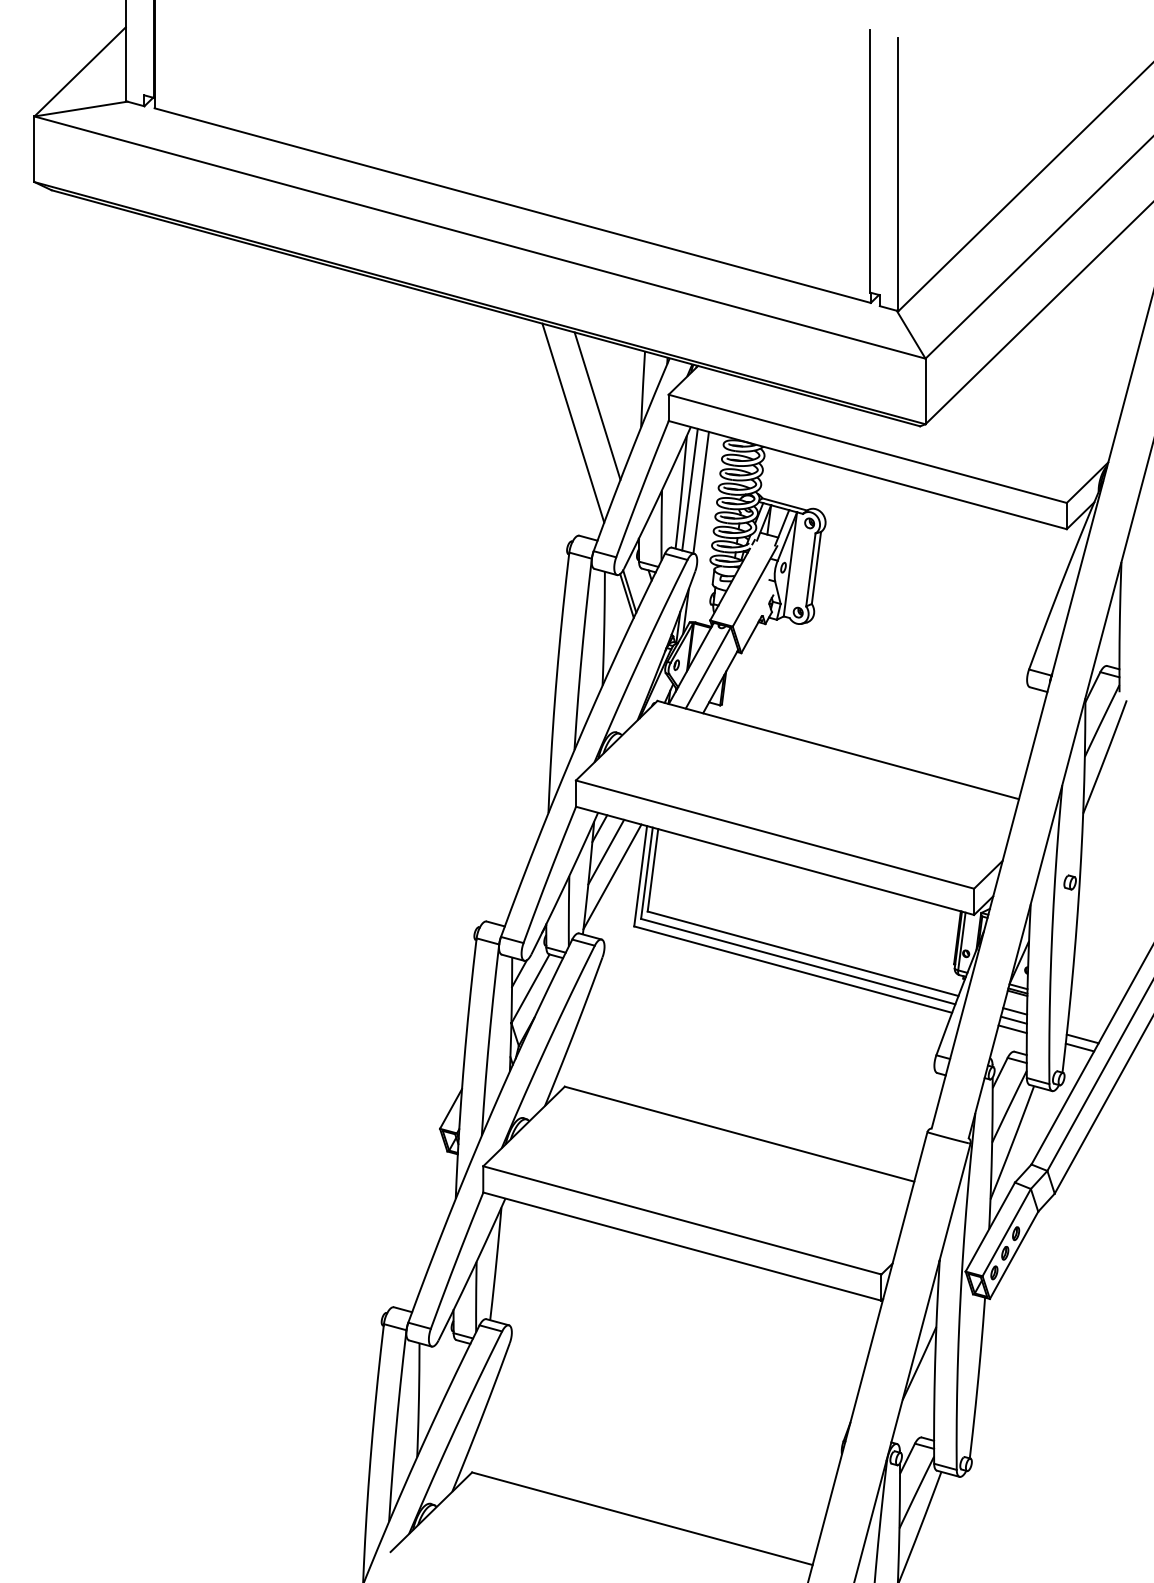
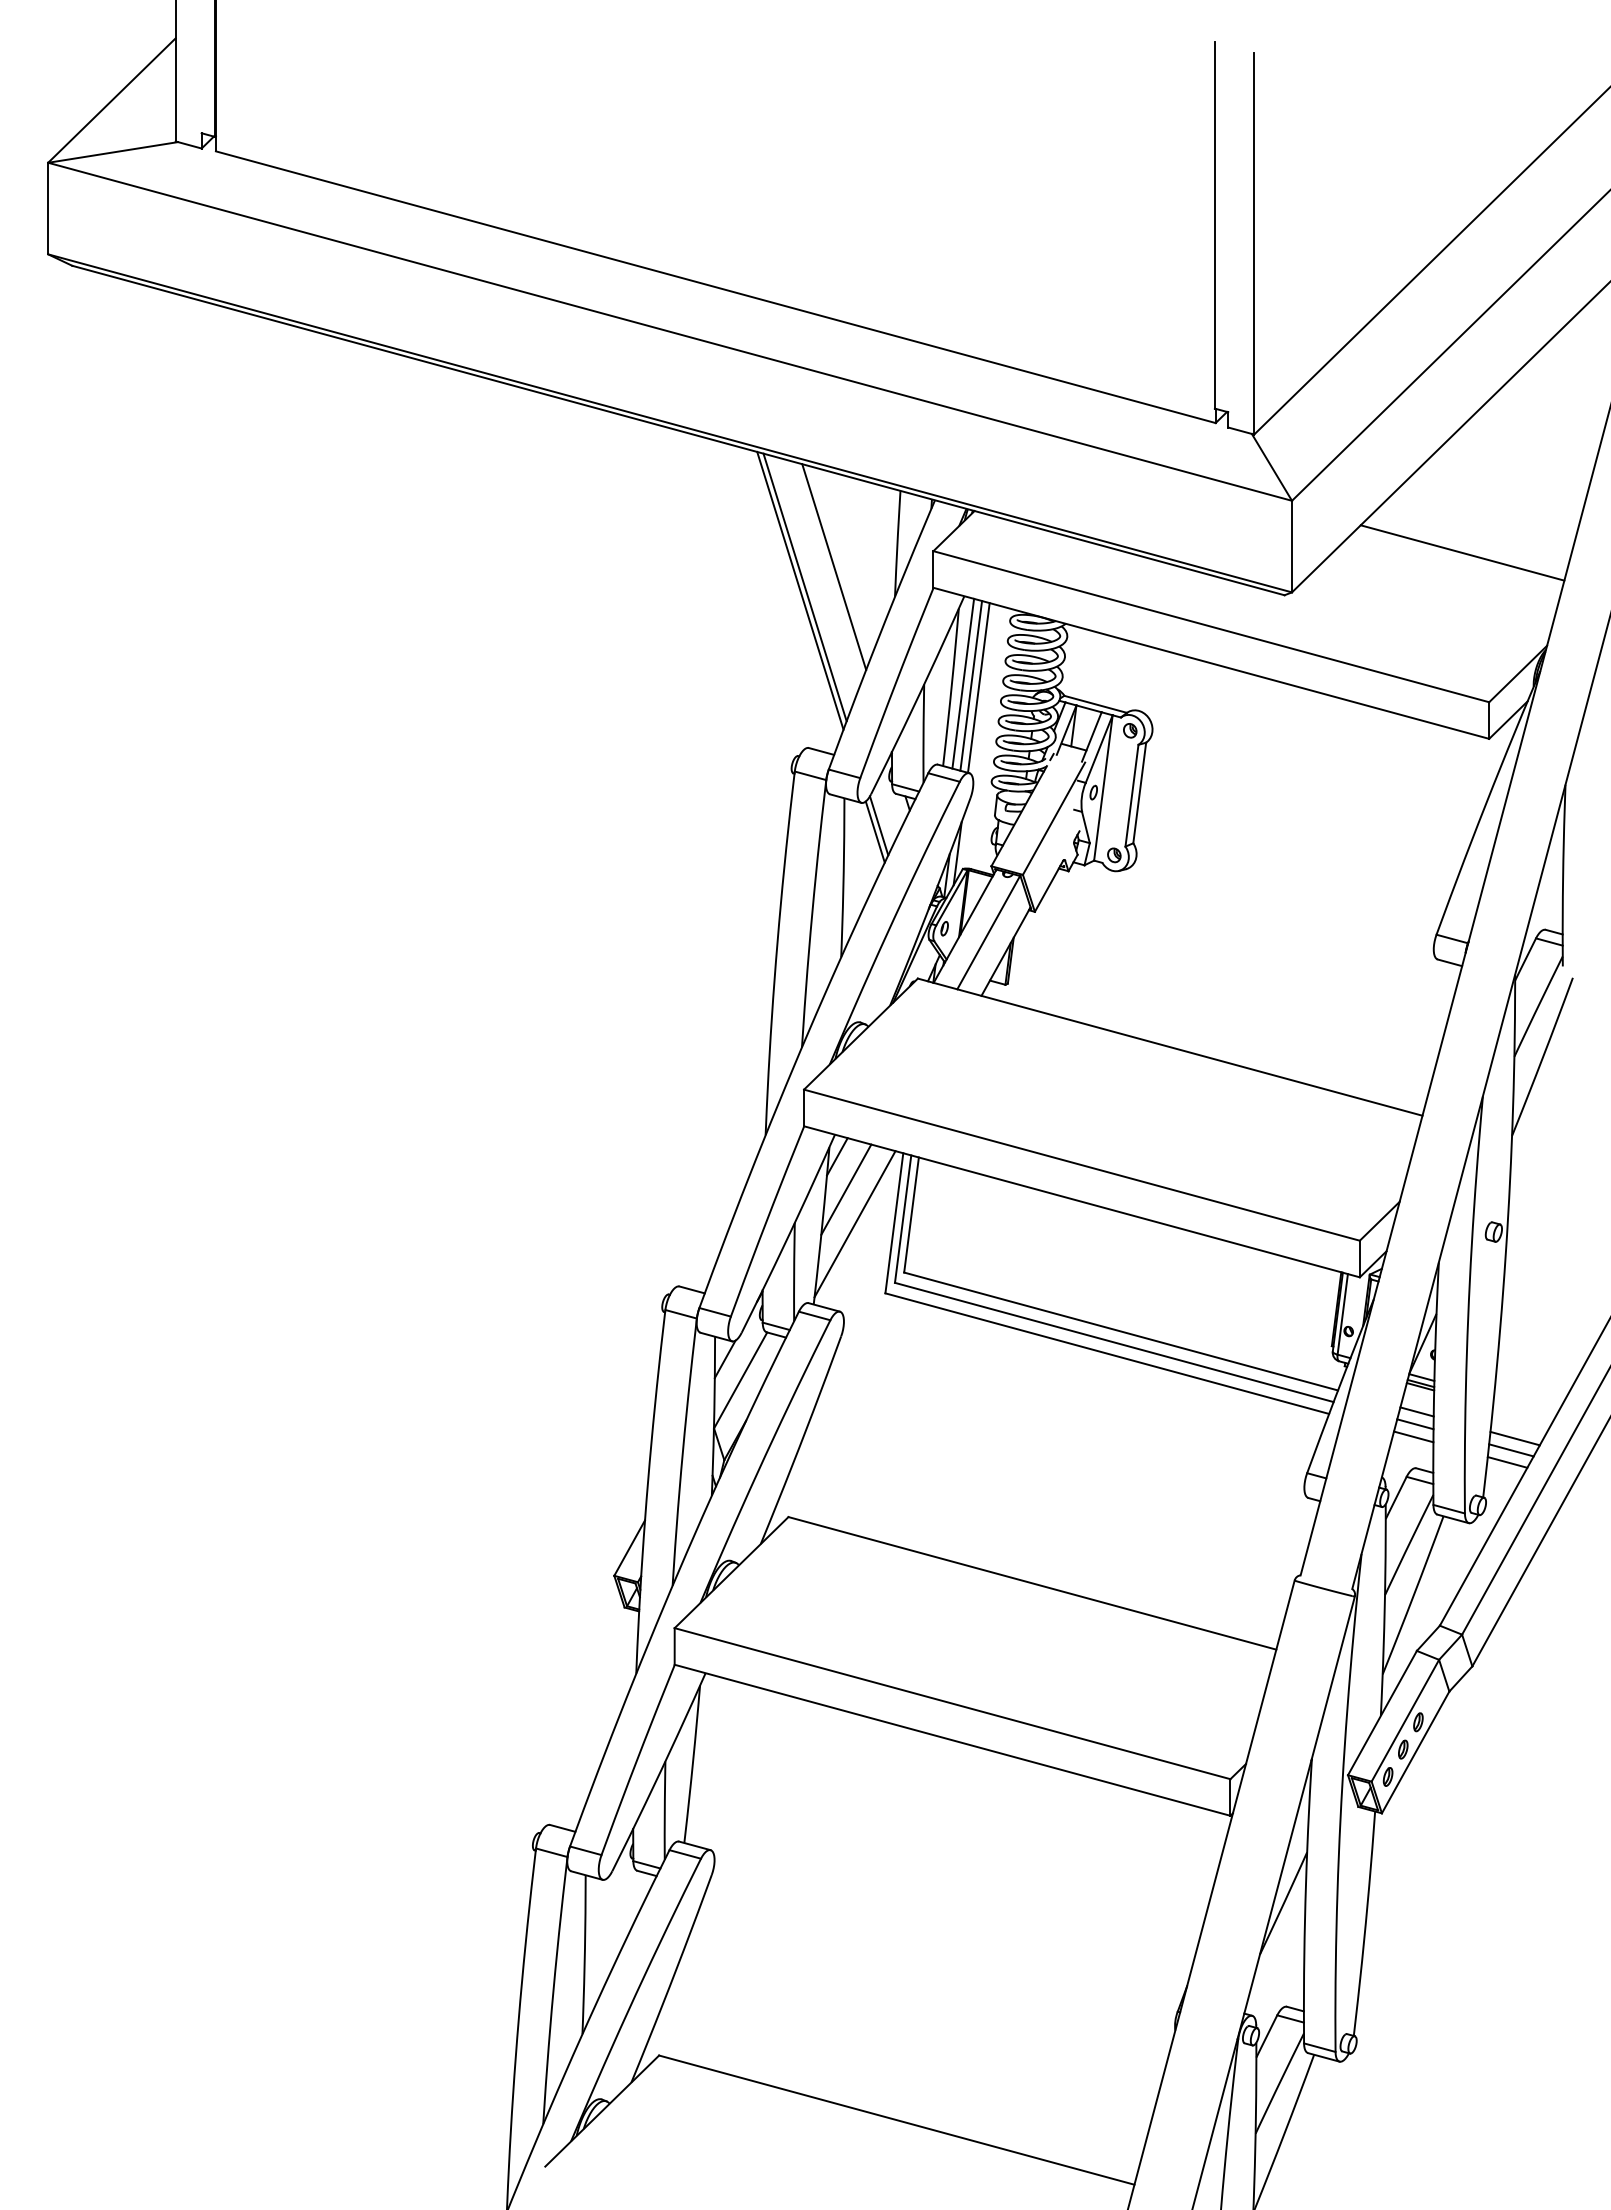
line: (1047, 395) -> (1462, 552), added
line: (576, 420) -> (804, 587), added
line: (695, 490) -> (971, 685), added
line: (1084, 1030) -> (1514, 1438), added

